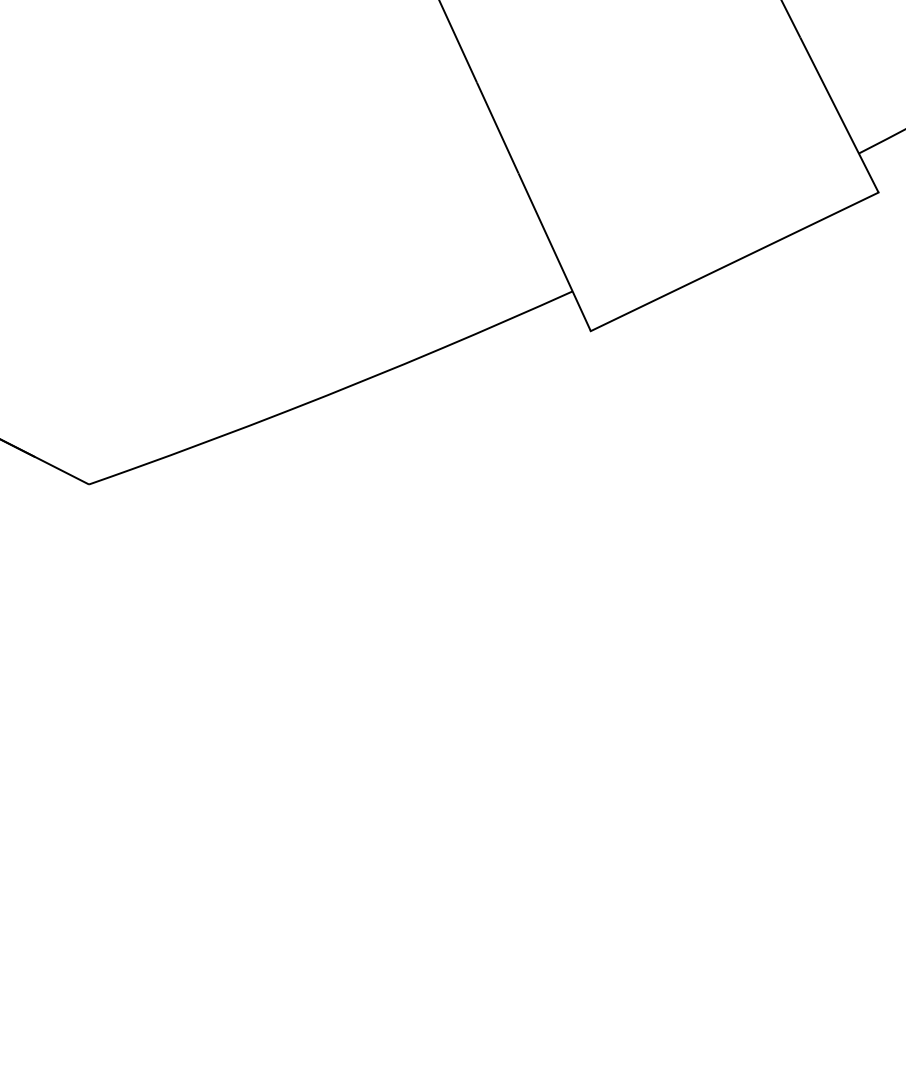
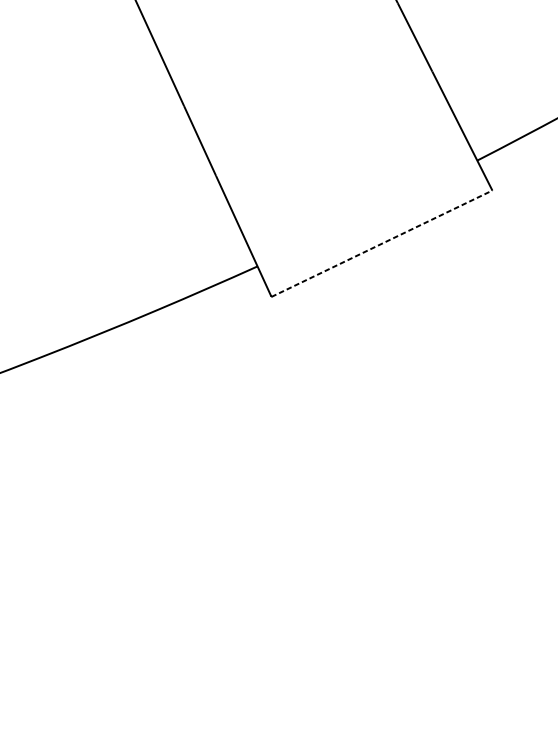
line: (734, 261) -> (381, 243), solid -> dashed

